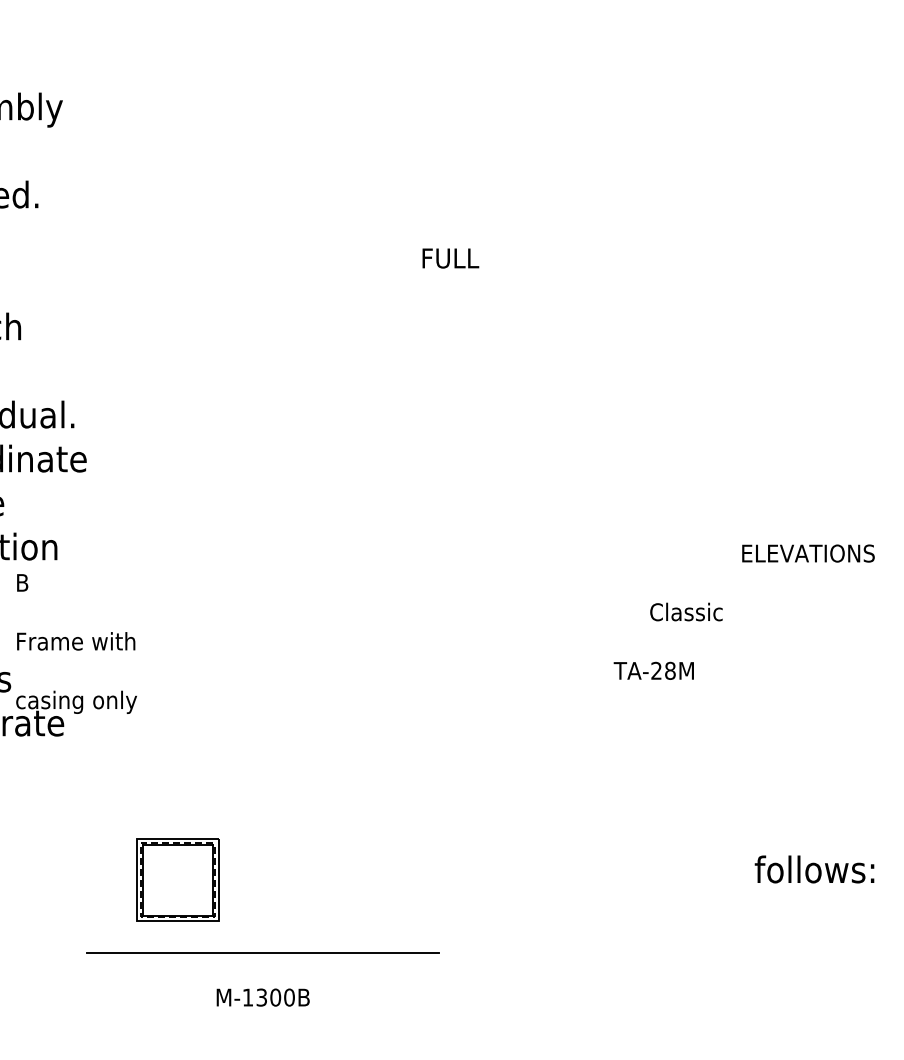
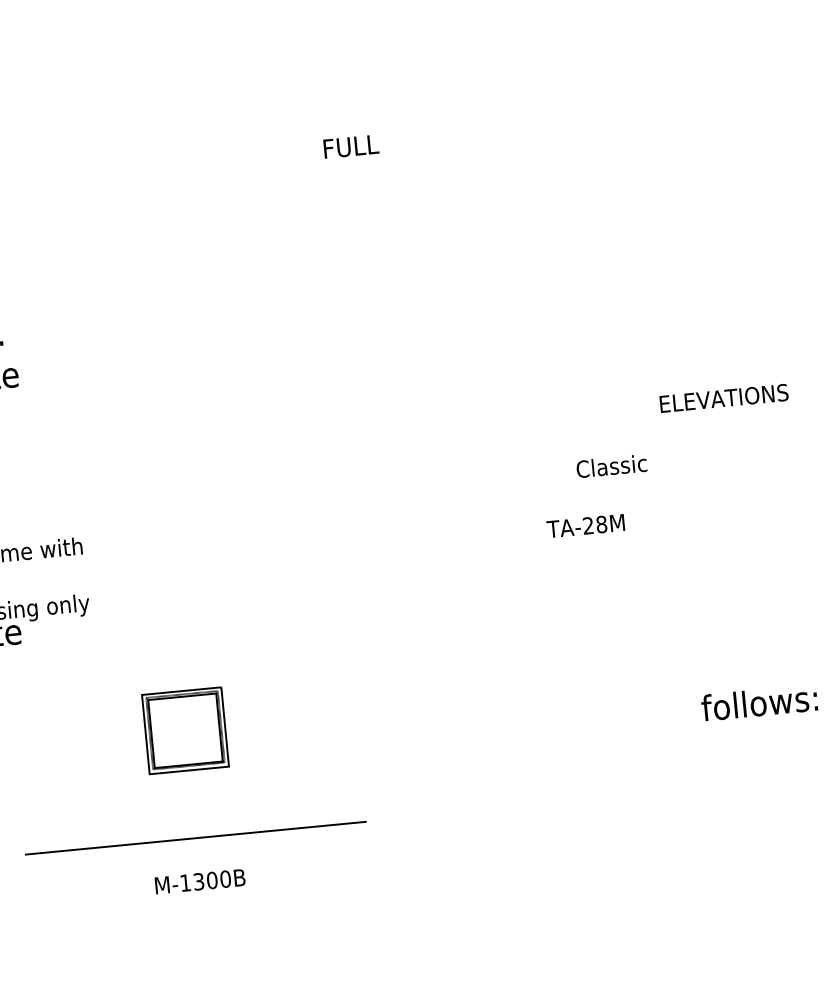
part: (177, 879) -> (184, 729), moved
line: (262, 952) -> (195, 838), moved
text: (262, 997) -> (199, 881), moved

